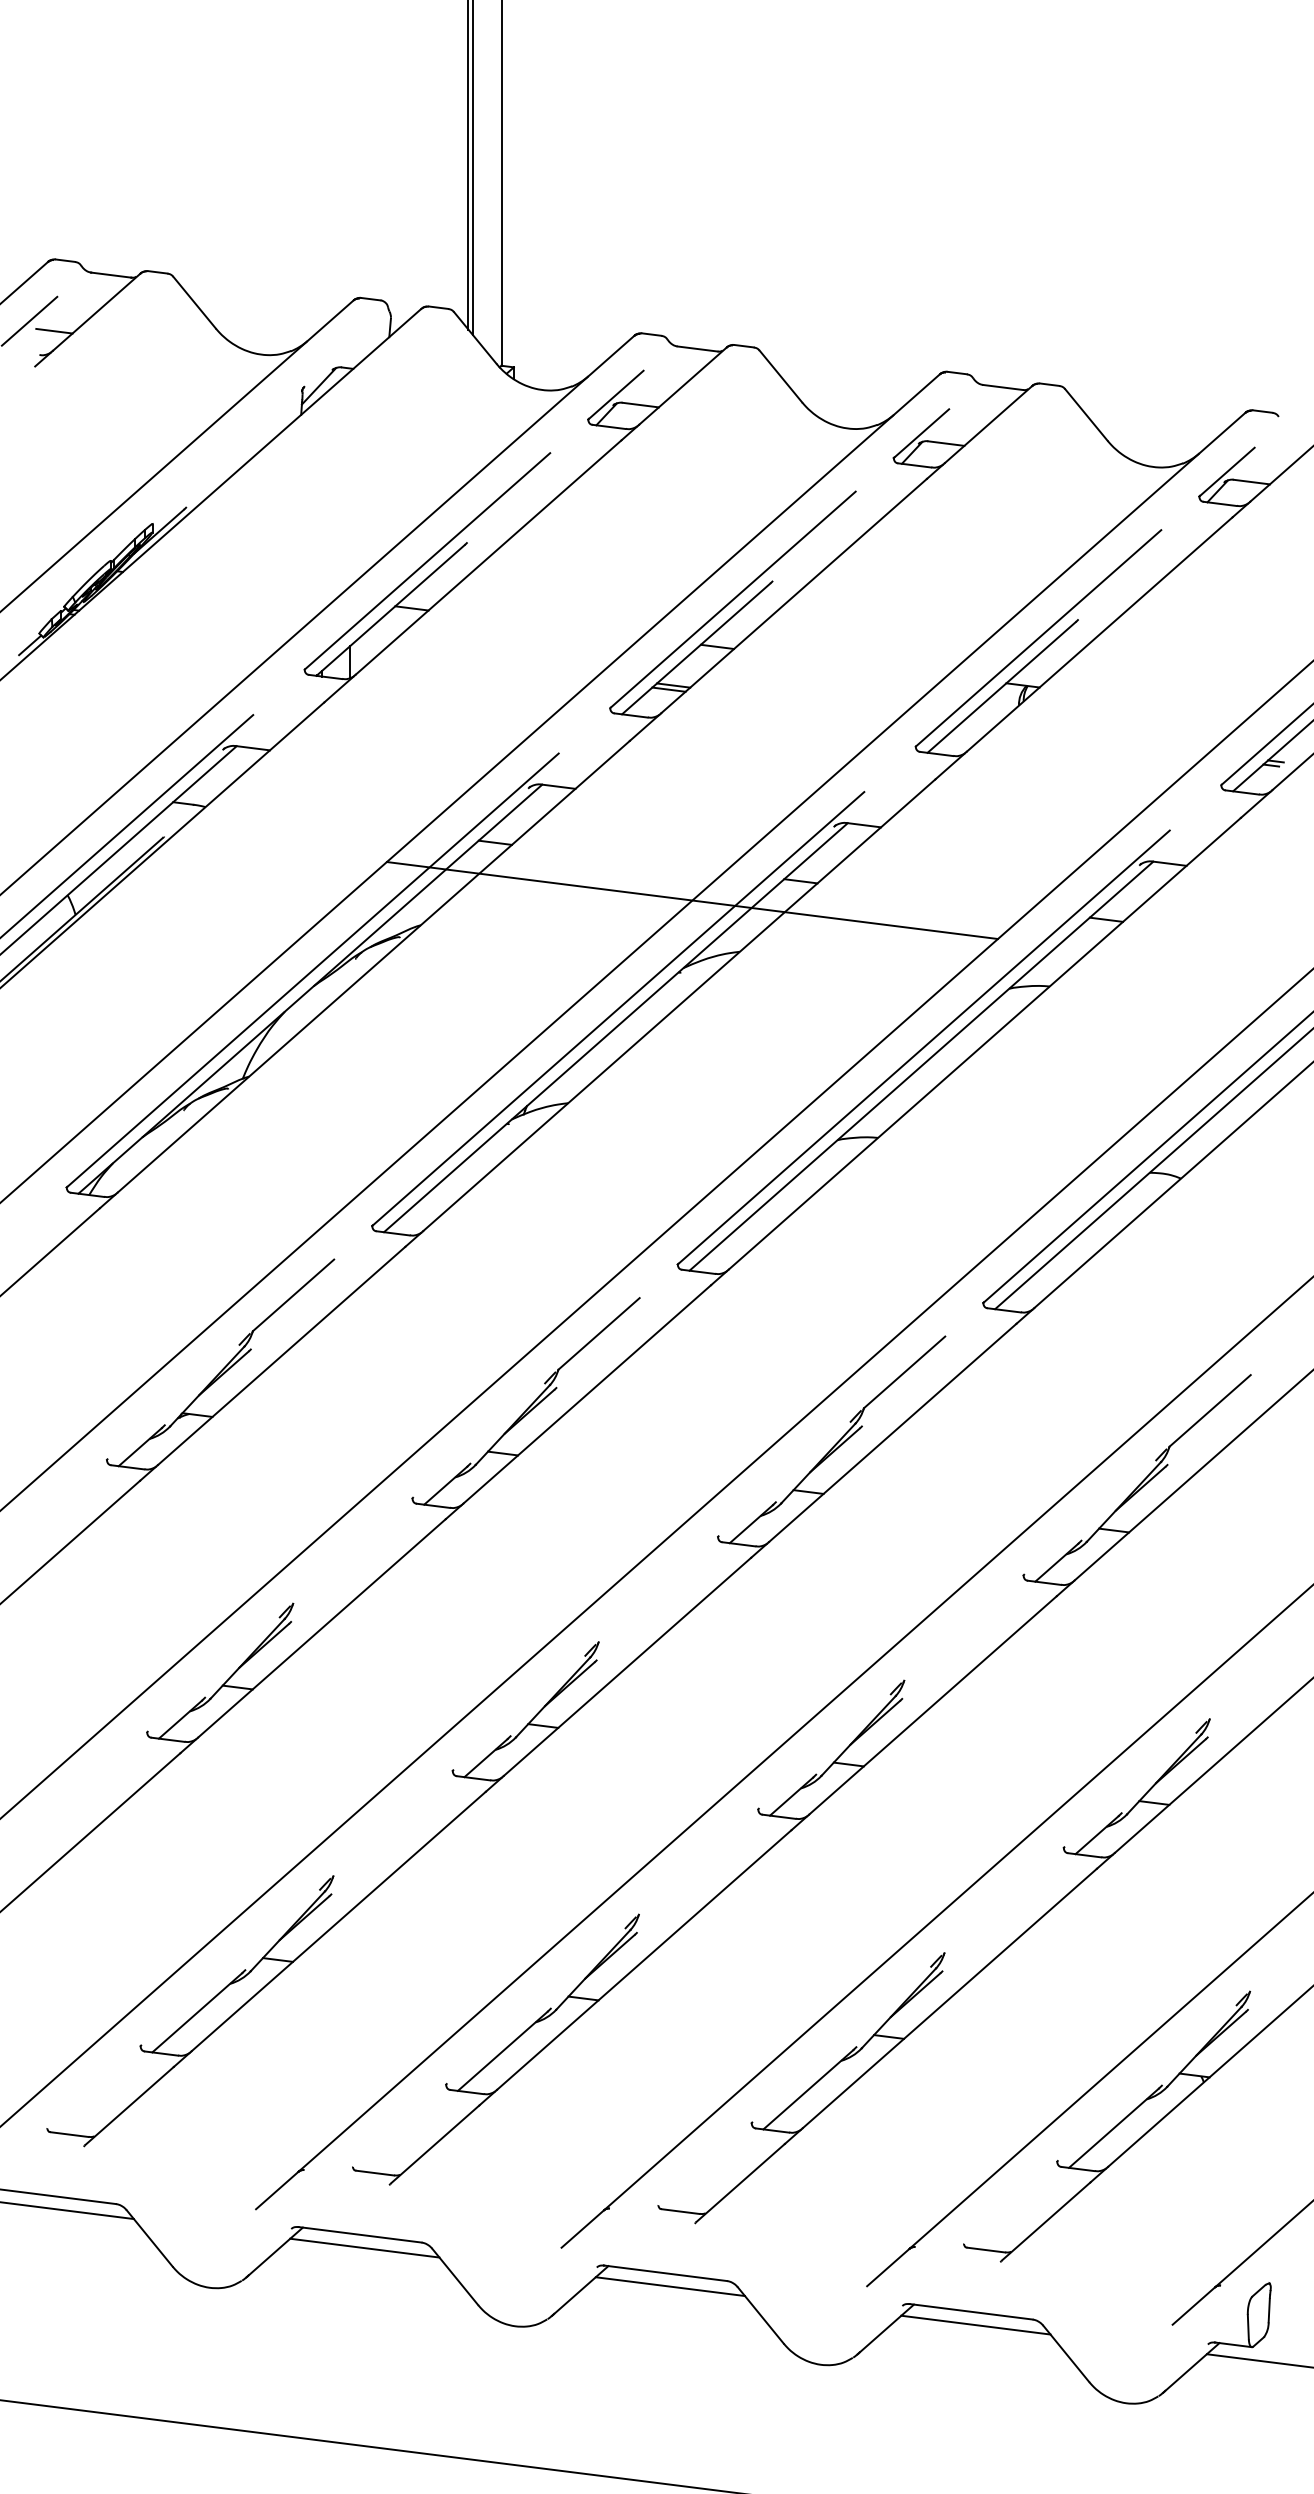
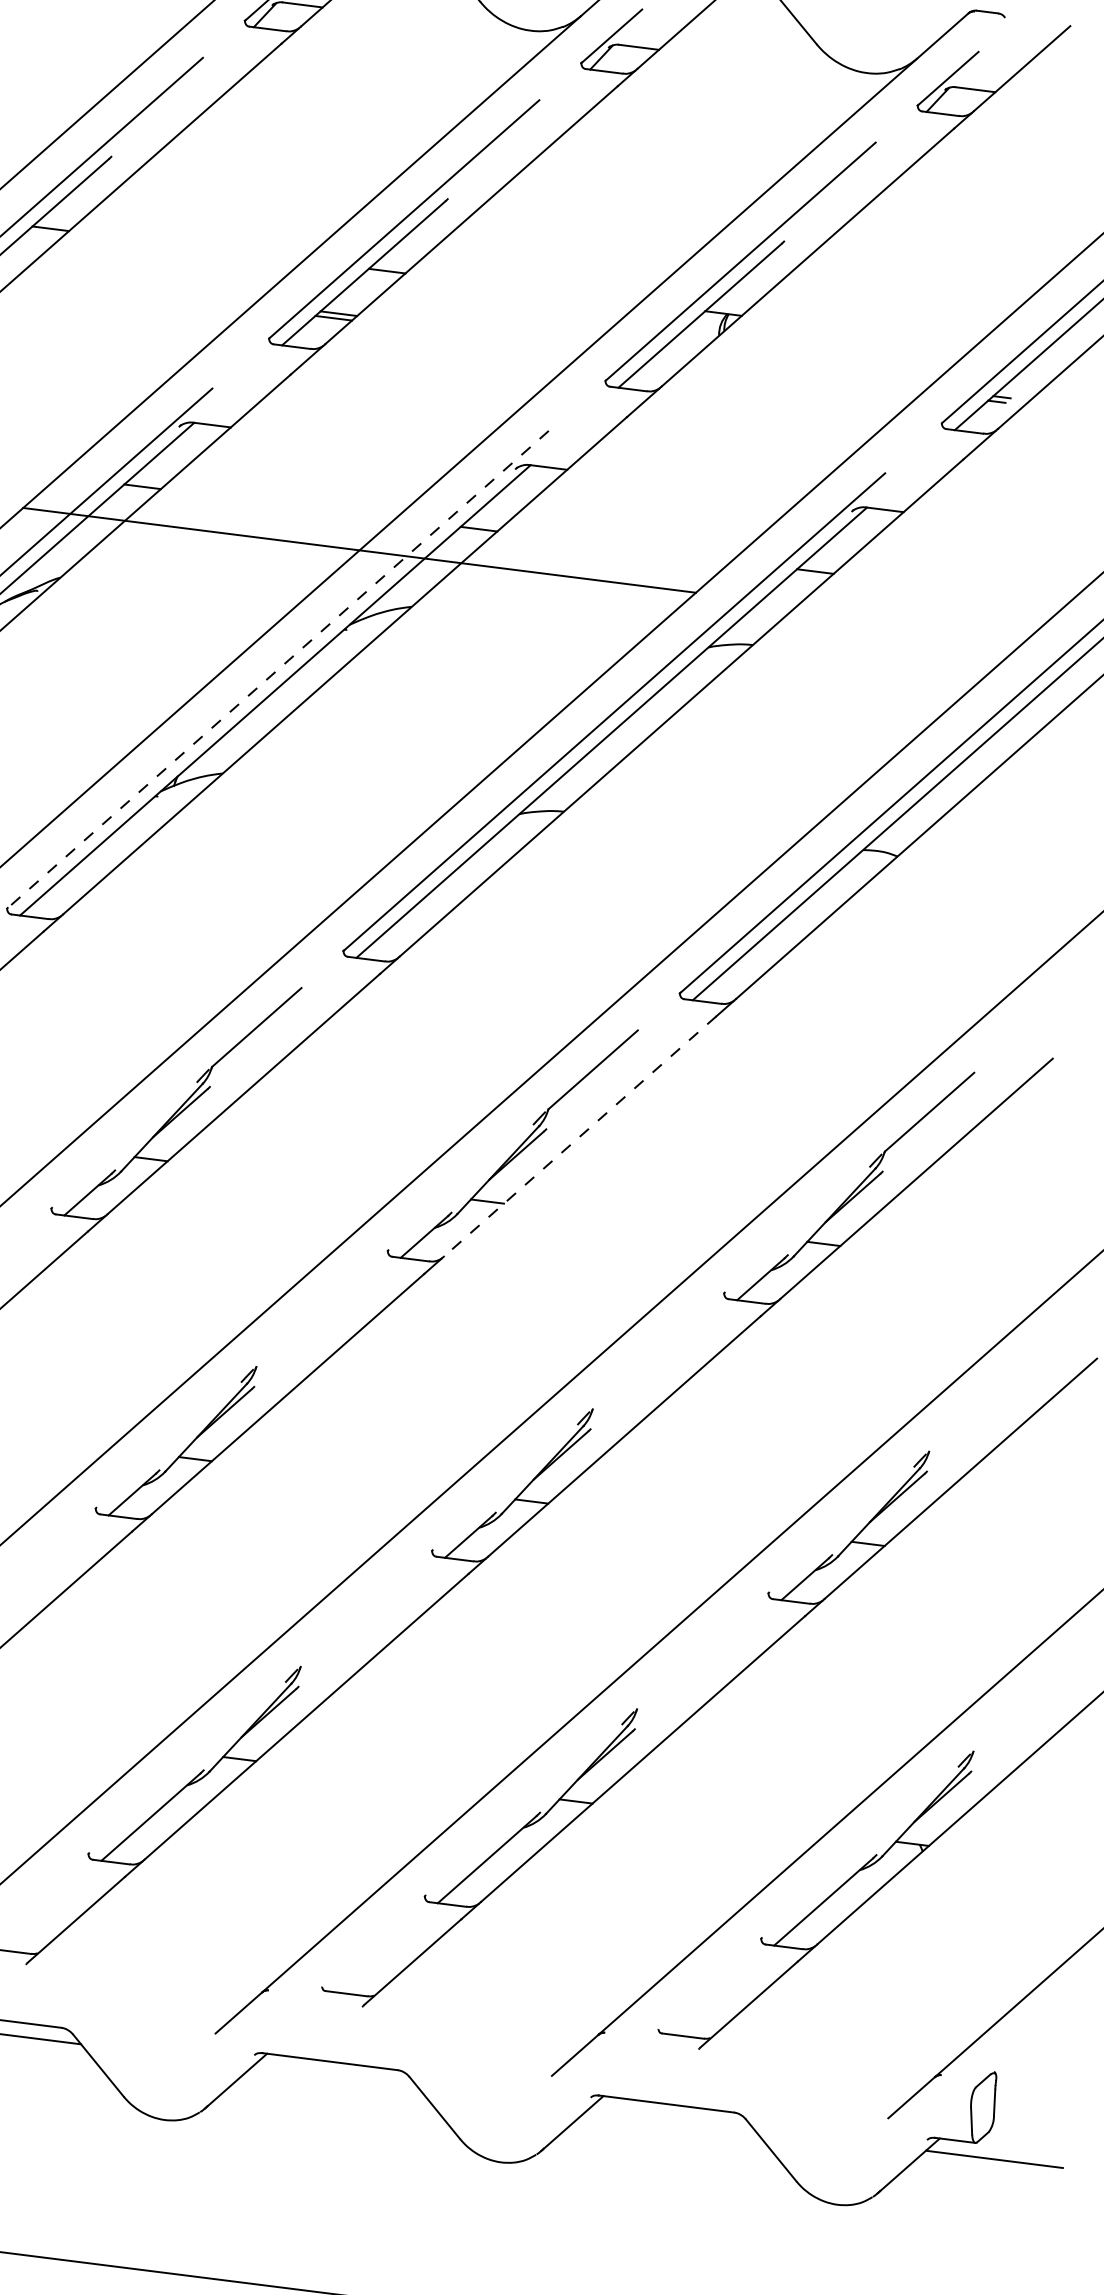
line: (617, 1009) -> (277, 670), solid -> dashed
line: (892, 1433) -> (579, 1137), solid -> dashed
line: (669, 2286) -> (334, 2076), removed
line: (975, 2324) -> (671, 2118), removed

